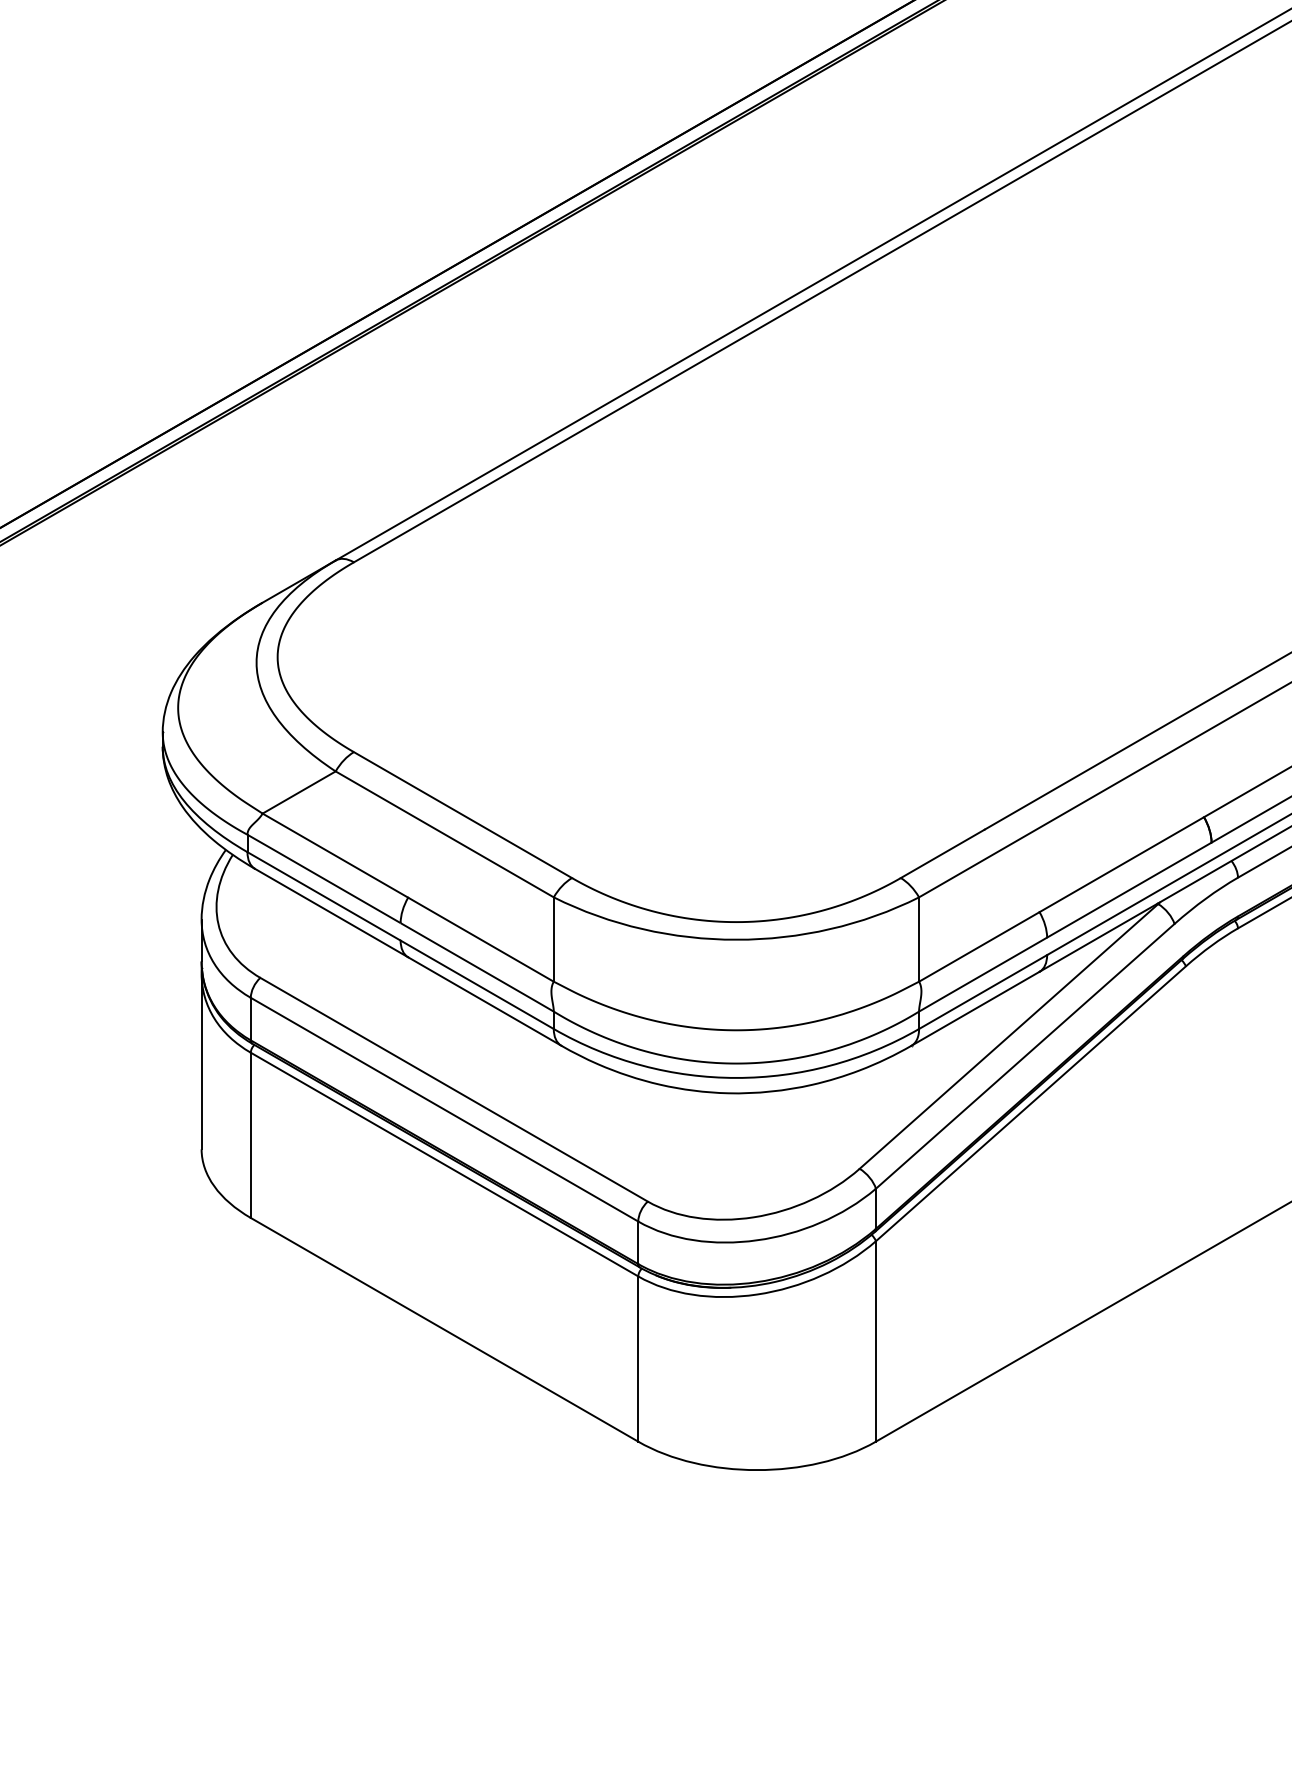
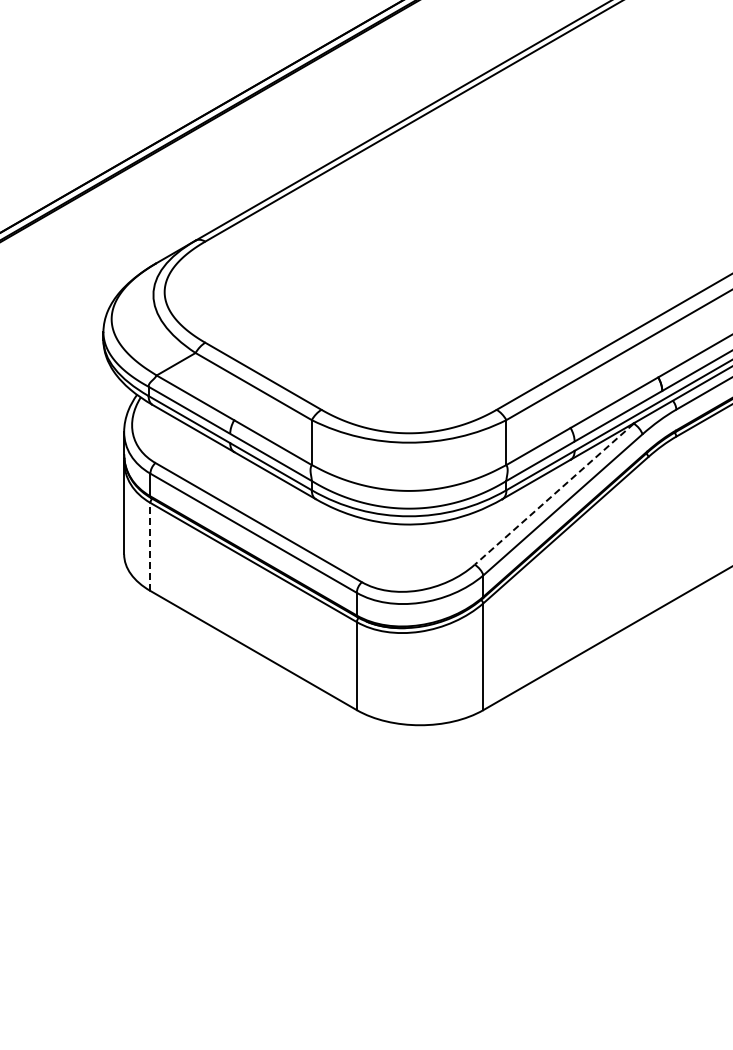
line: (1007, 1036) -> (553, 494), solid -> dashed
line: (251, 1134) -> (150, 546), solid -> dashed

